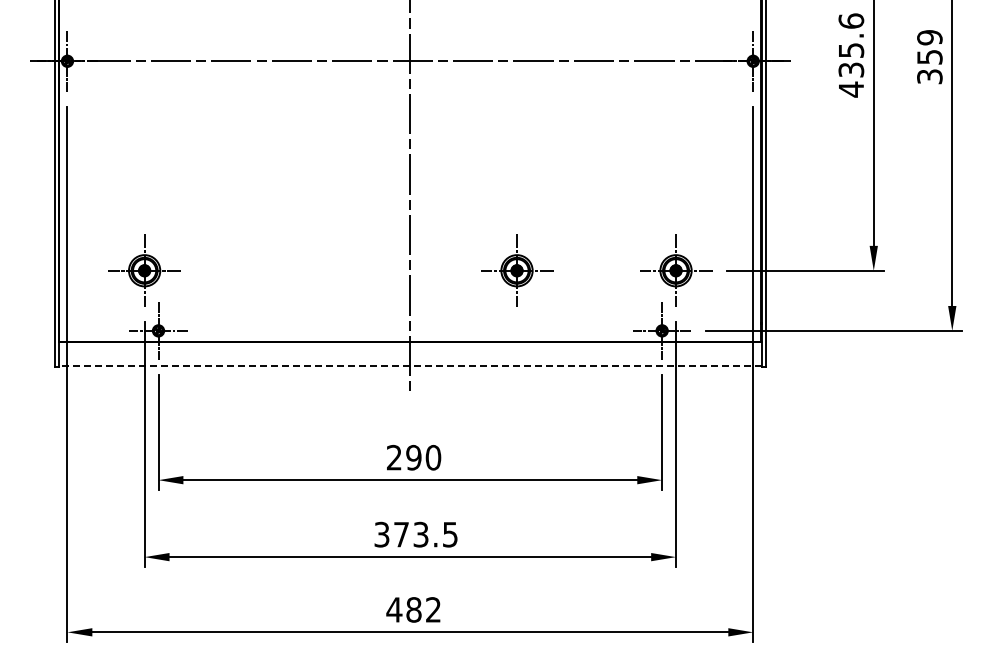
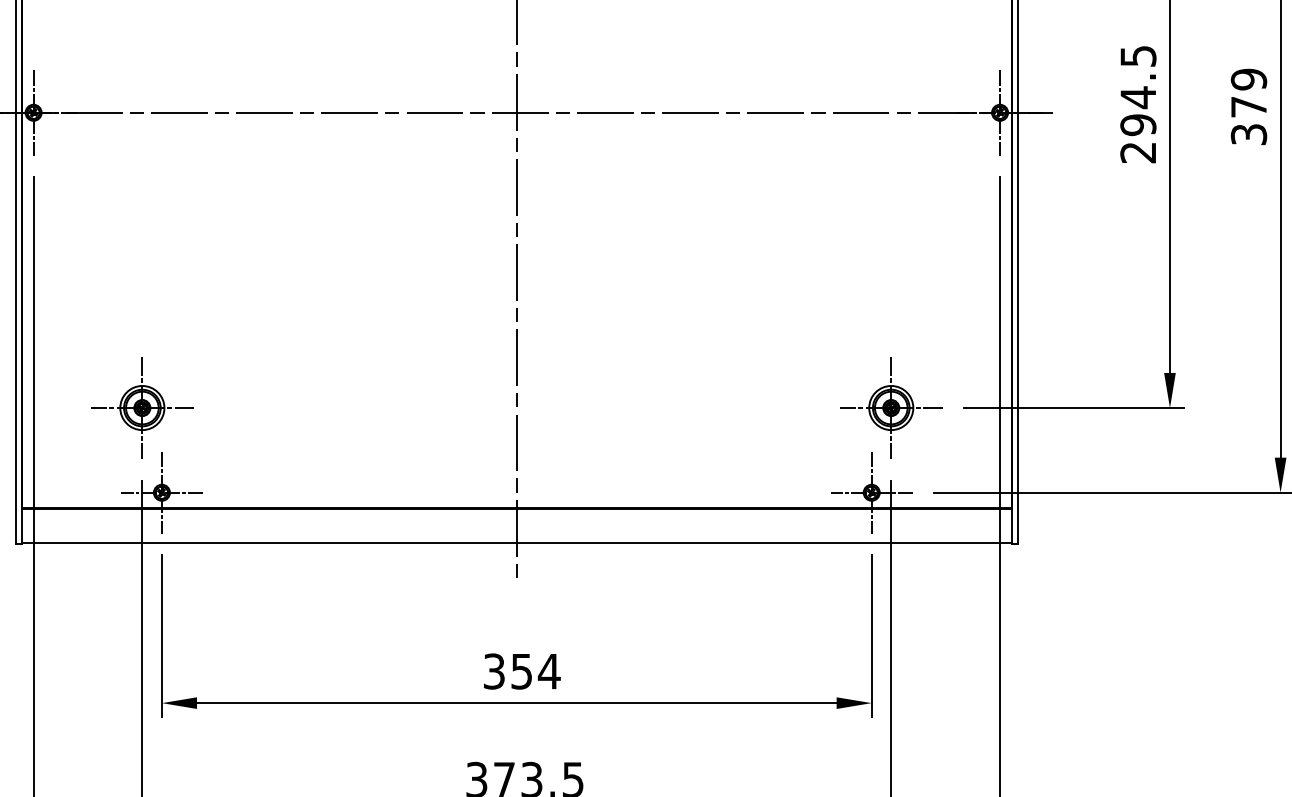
text: (851, 55) -> (1138, 104), 435.6 -> 294.5
text: (929, 57) -> (1248, 107), 359 -> 379
part: (517, 270) -> (667, 407), removed
line: (409, 366) -> (515, 542), dashed -> solid
text: (414, 457) -> (522, 671), 290 -> 354

